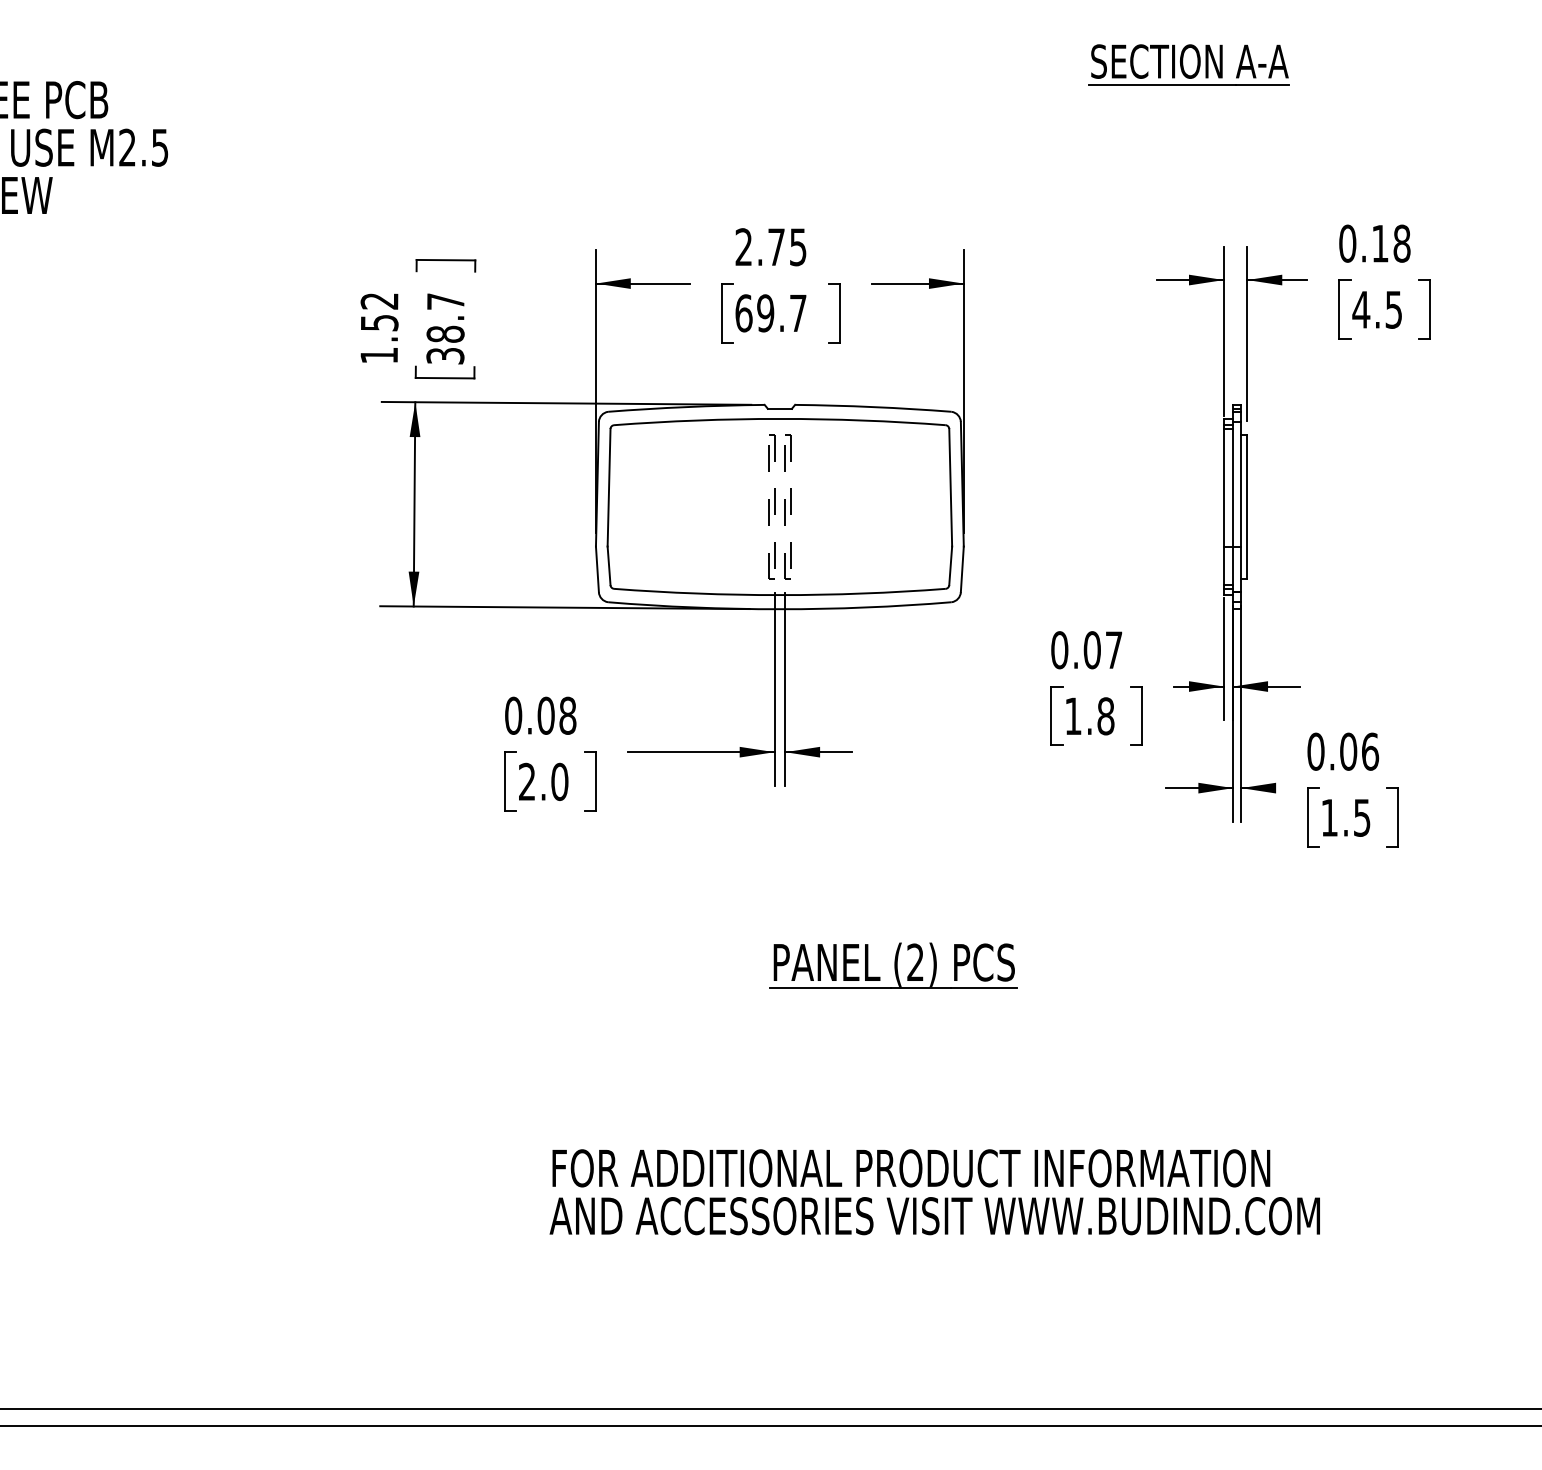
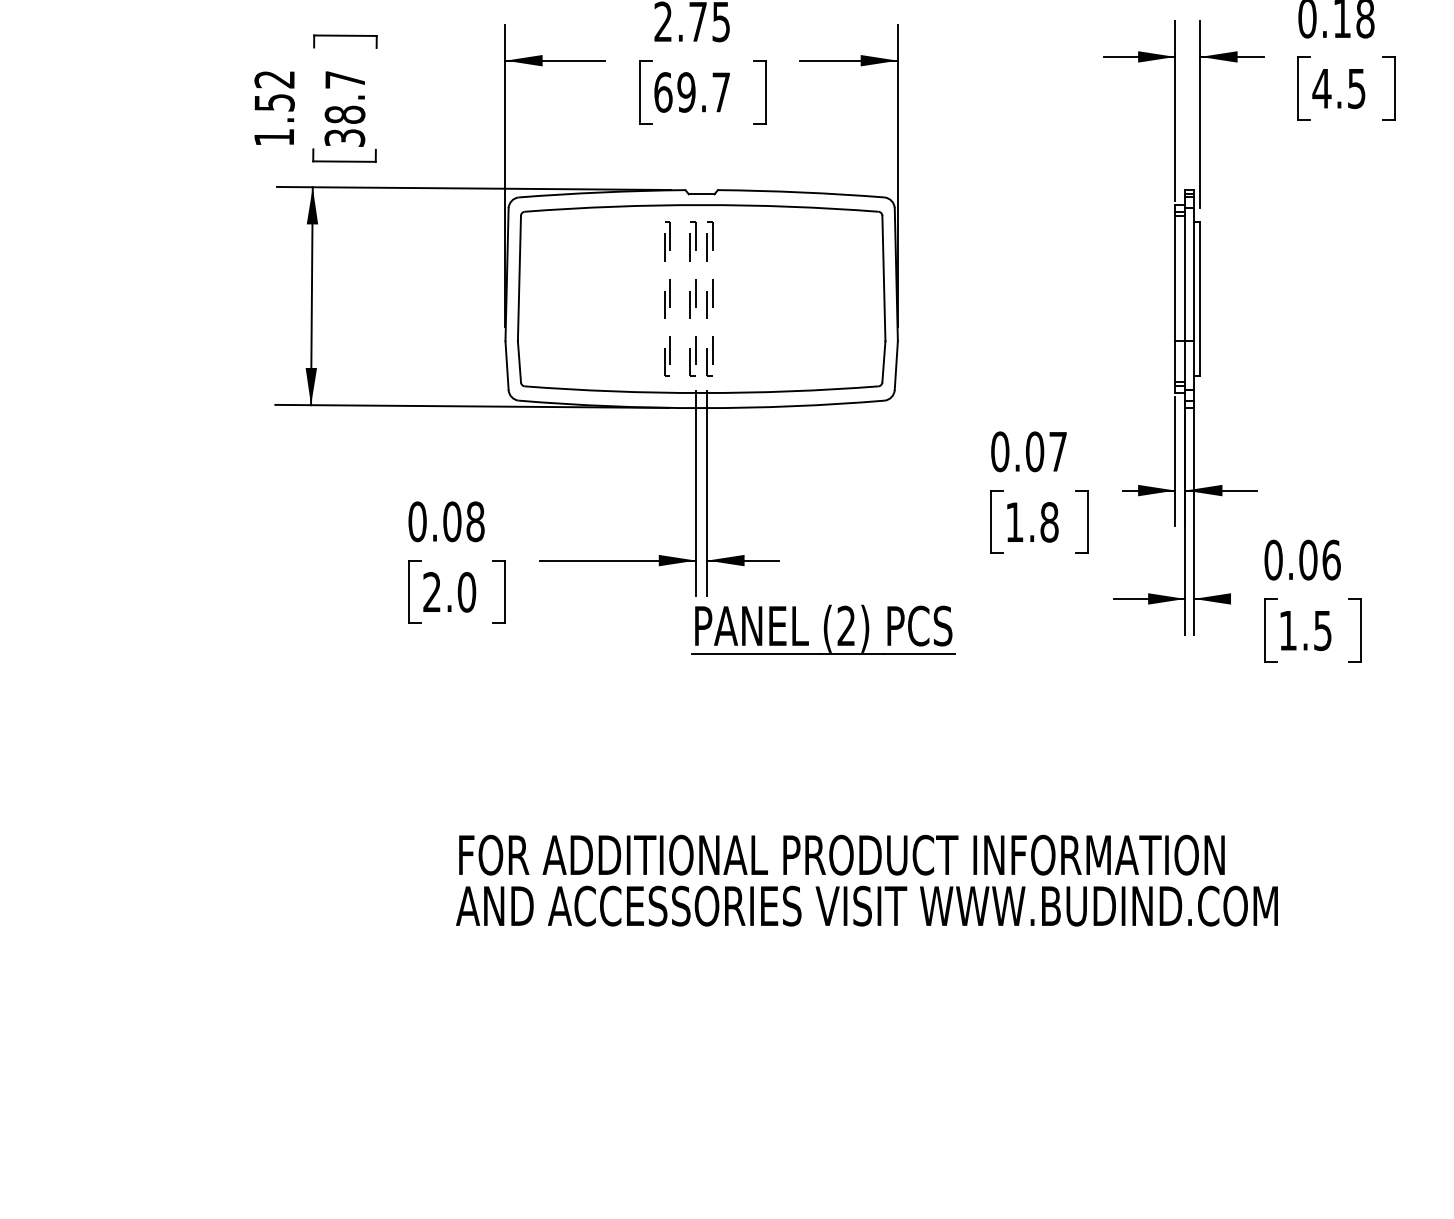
part: (747, 506) -> (667, 298), added
part: (893, 965) -> (822, 629), moved
part: (934, 1192) -> (866, 880), moved

